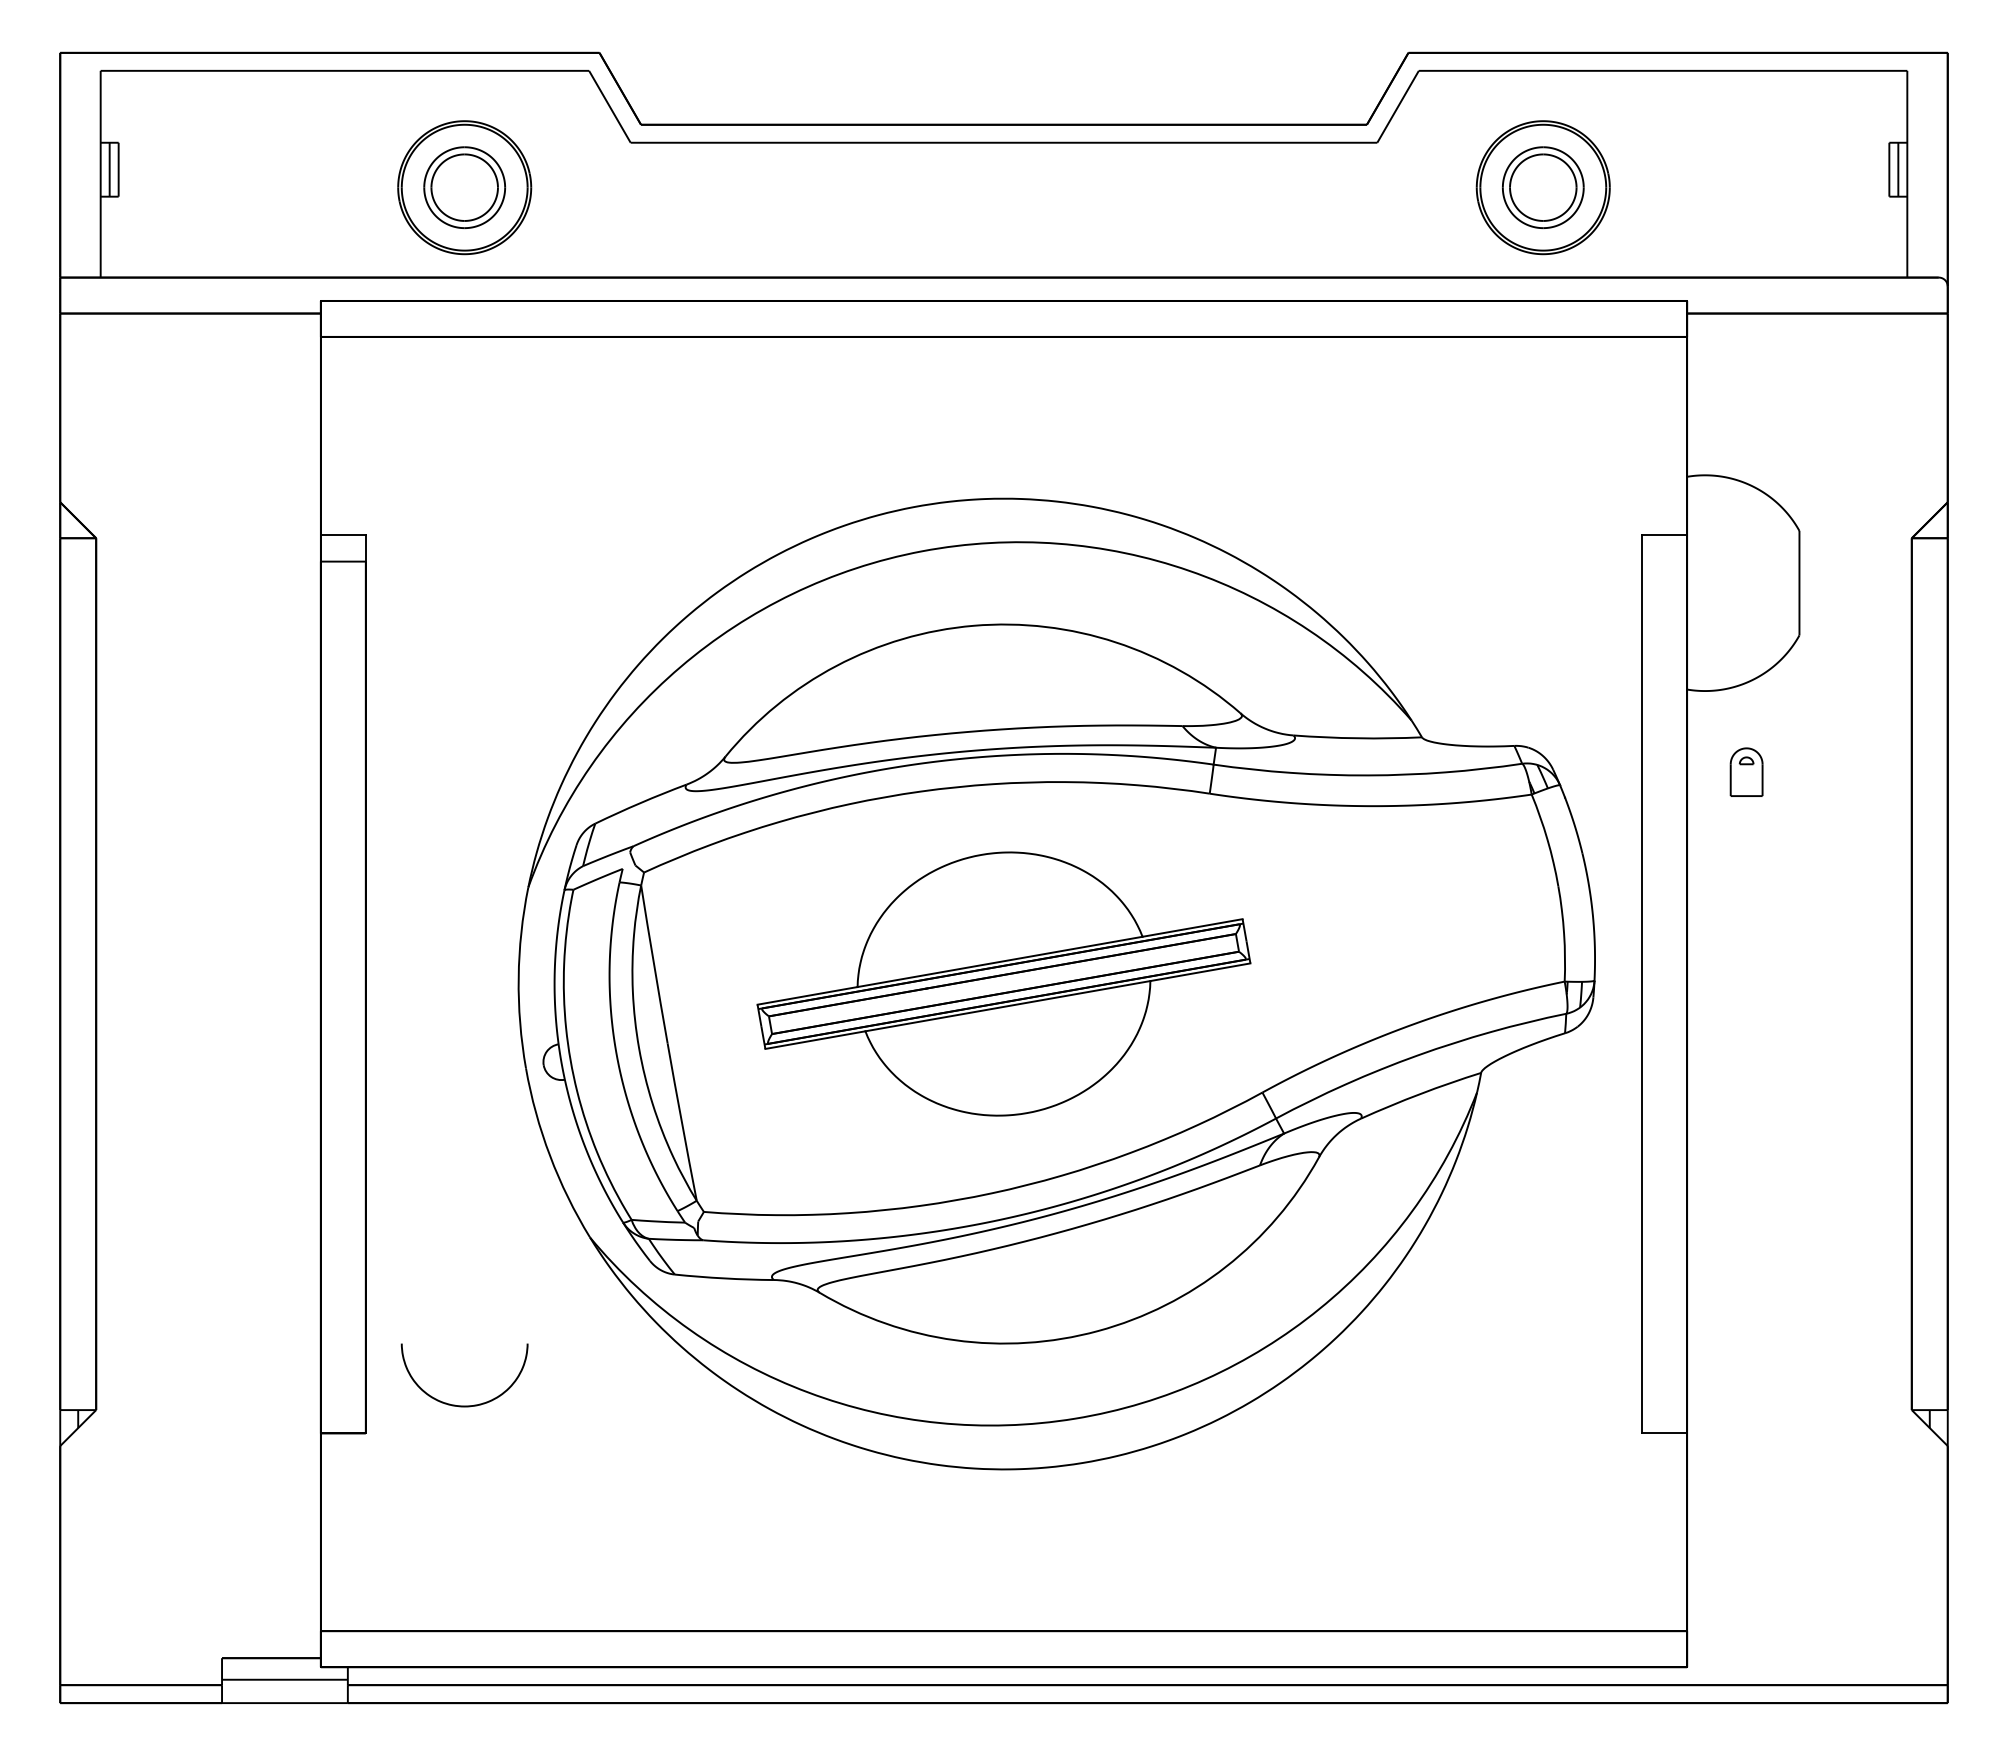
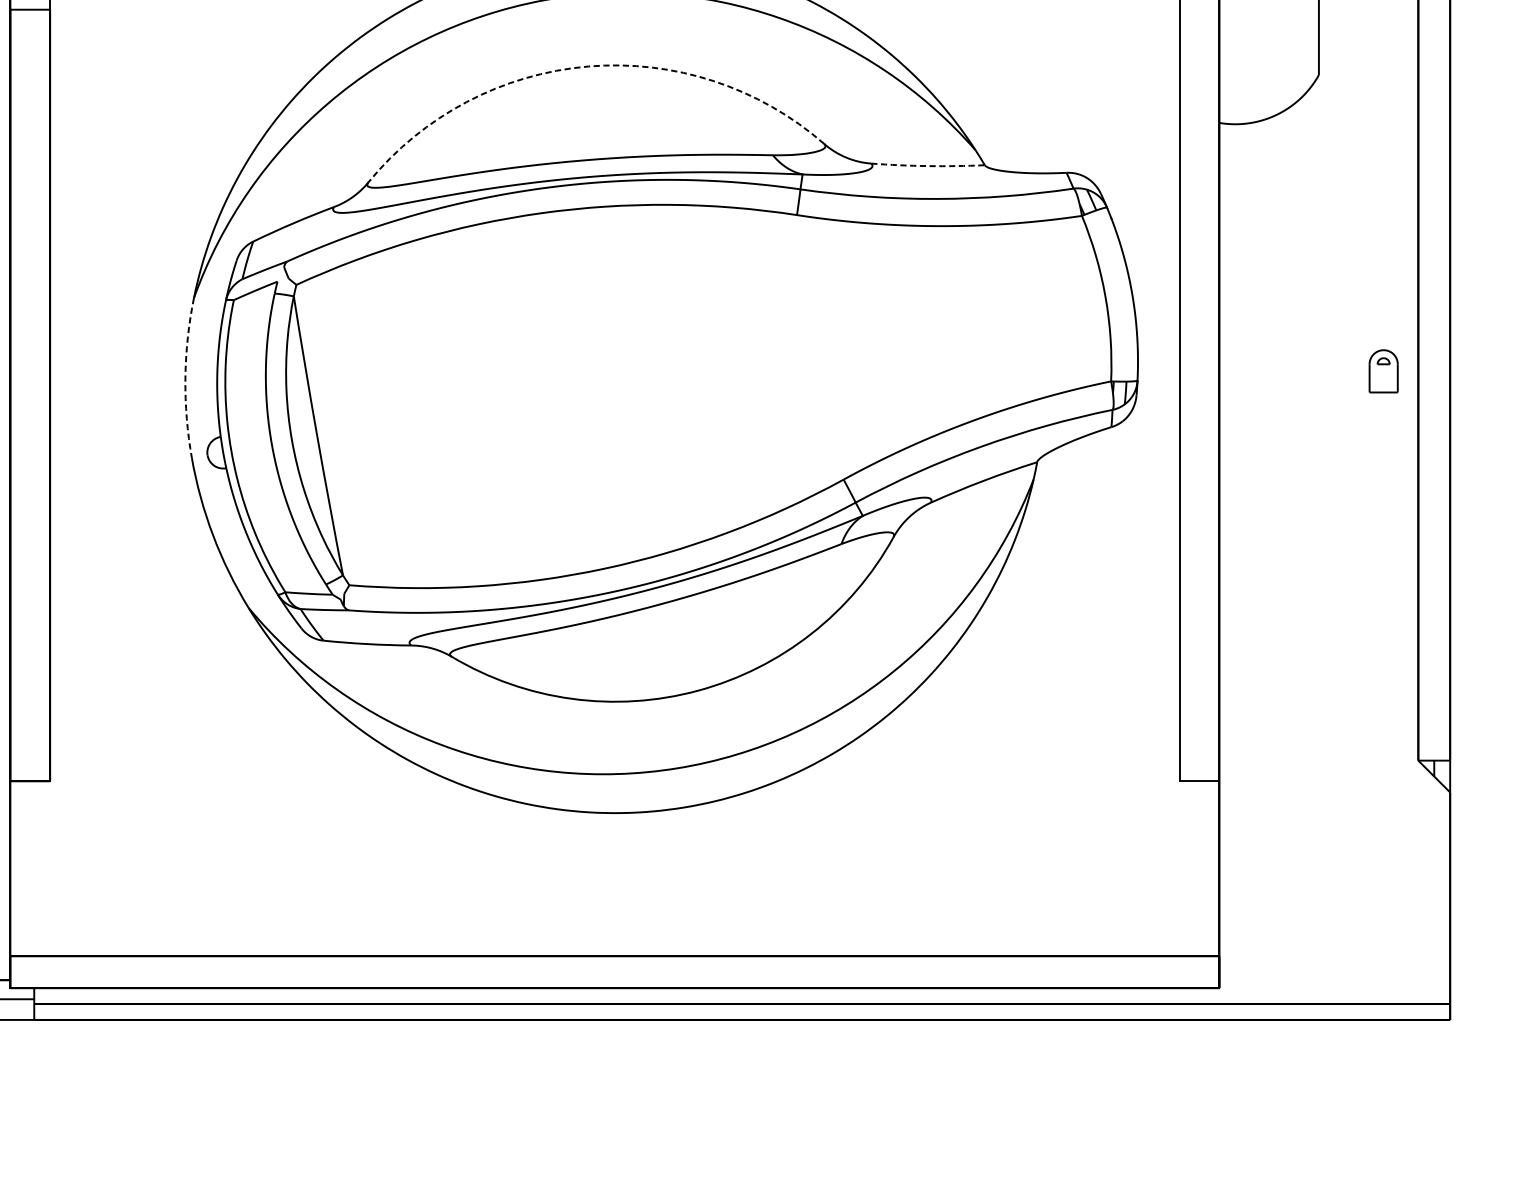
arc: (973, 625) -> (587, 66), solid -> dashed
arc: (1357, 738) -> (927, 166), solid -> dashed
part: (1746, 771) -> (1383, 370), moved
arc: (518, 977) -> (185, 377), solid -> dashed
part: (1003, 983) -> (614, 383), removed
curve: (464, 1405) -> (137, 756), removed

